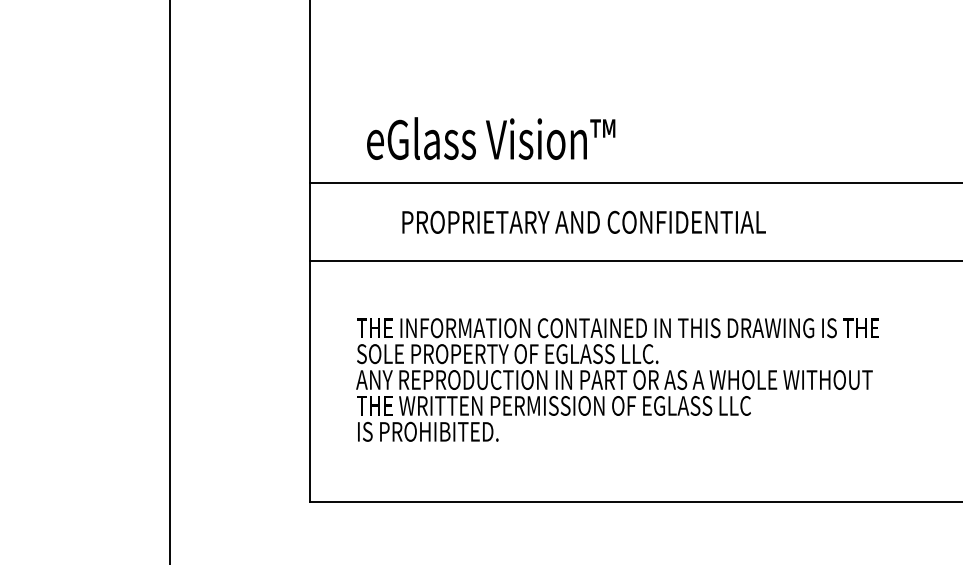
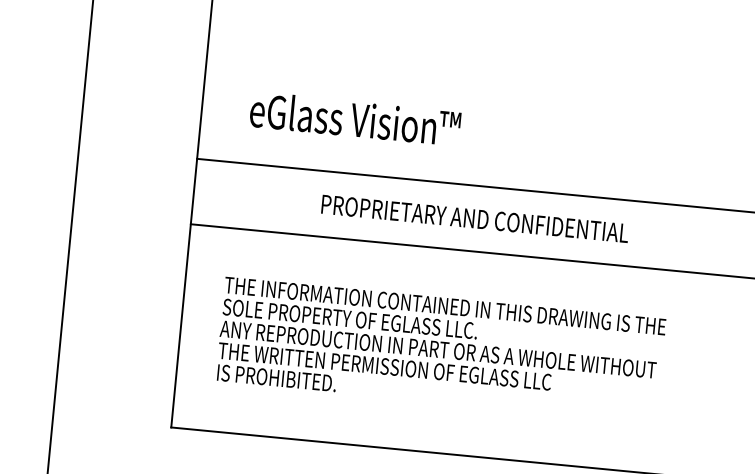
text: (491, 138) -> (355, 118), moved
text: (583, 221) -> (474, 218), moved

